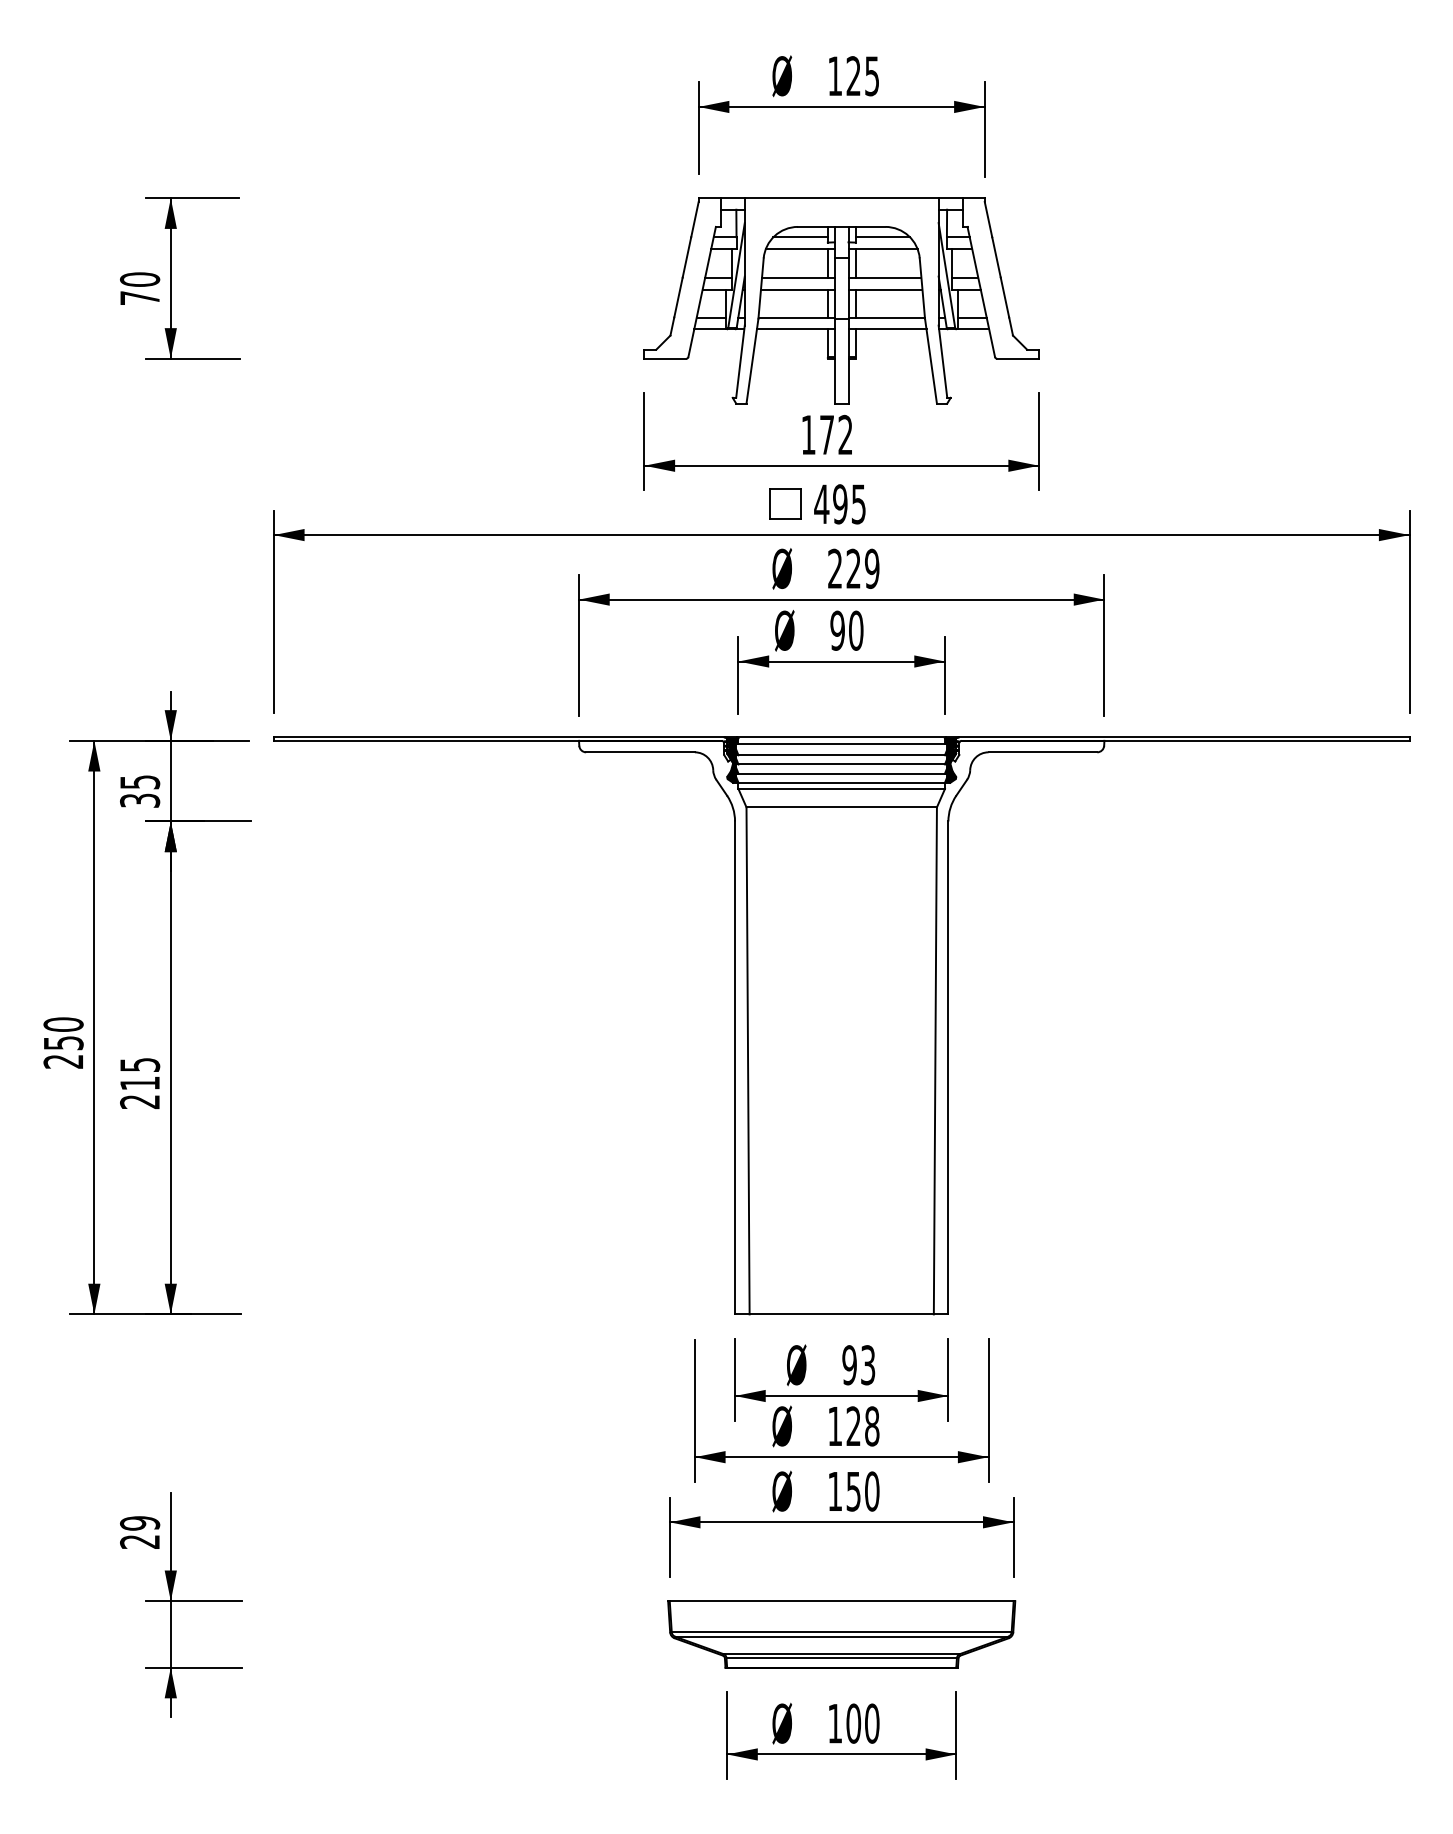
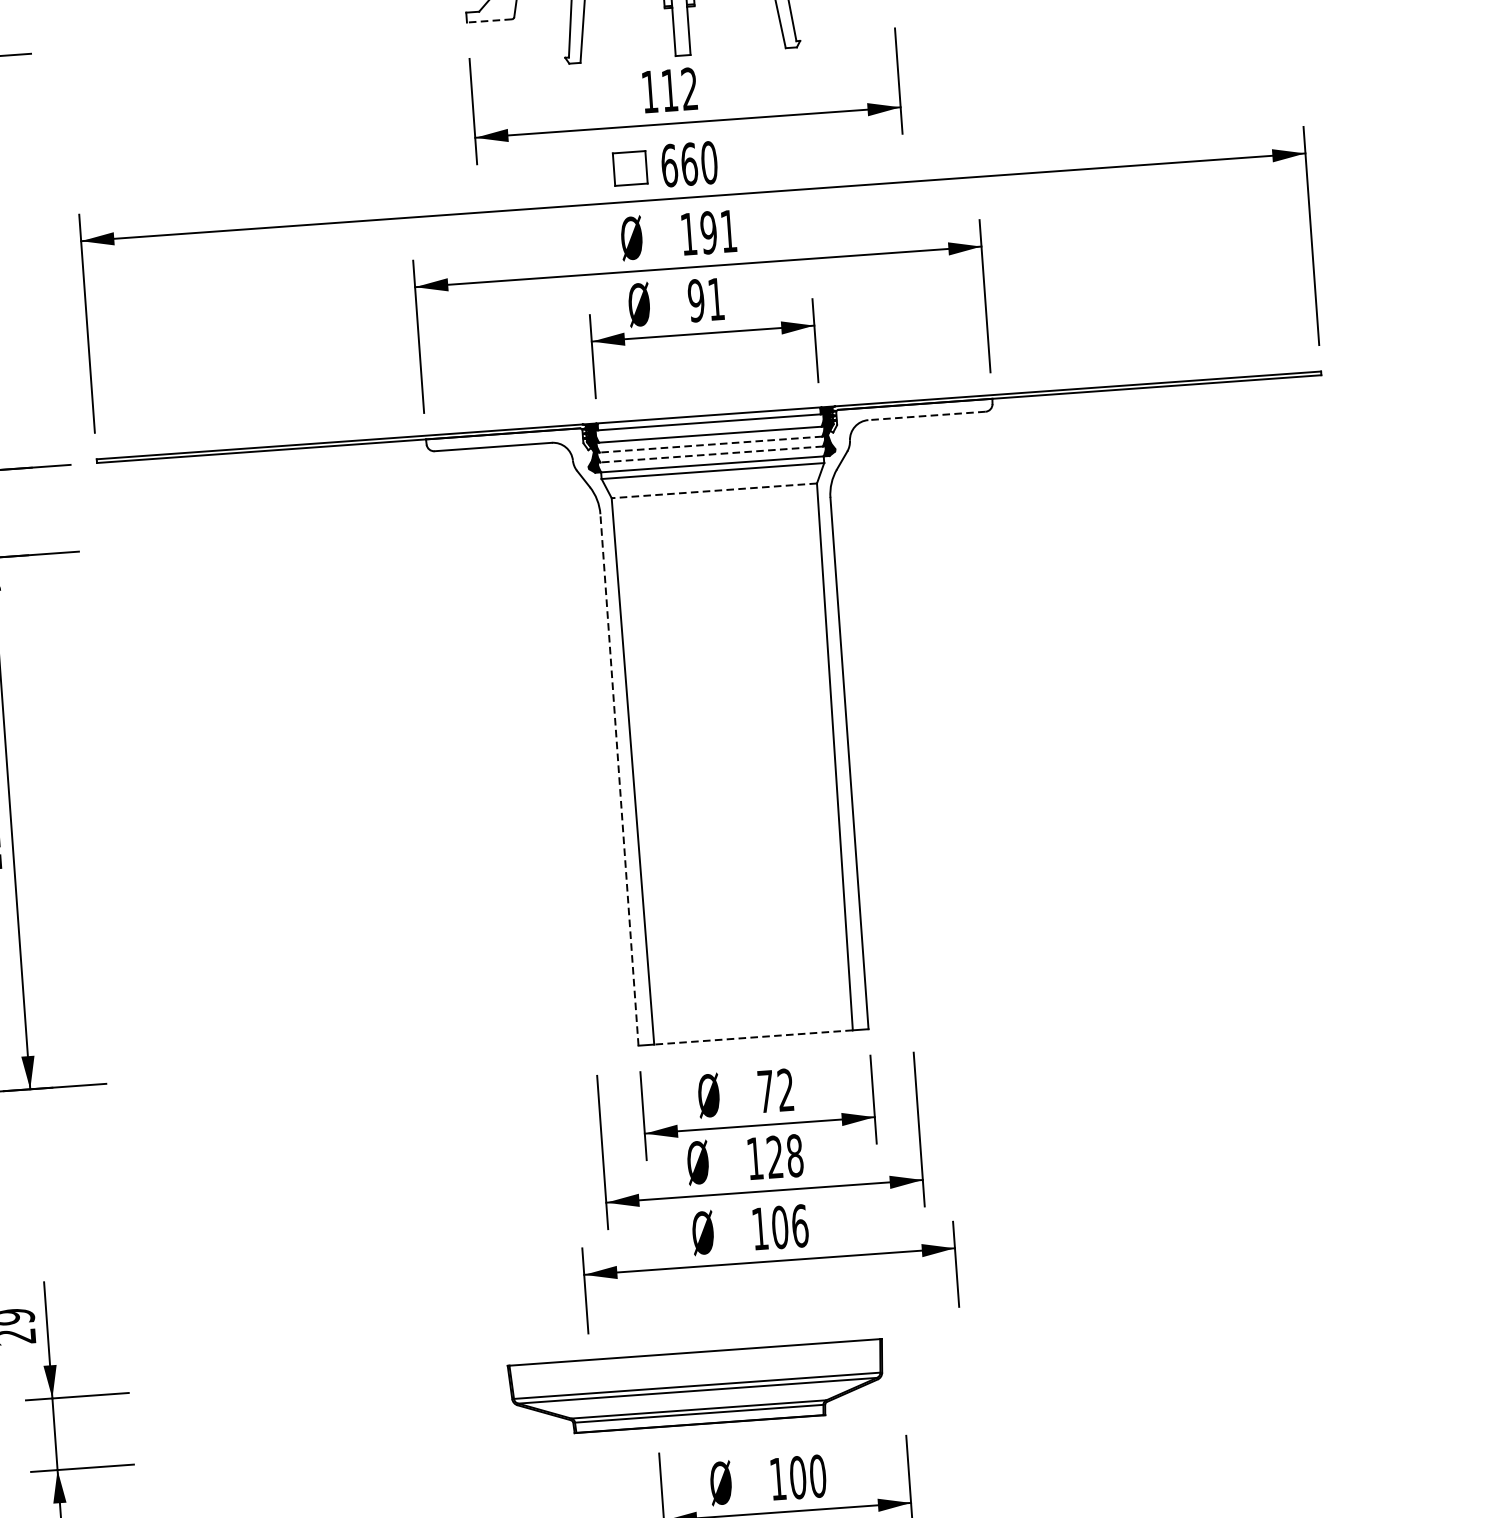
line: (665, 358) -> (489, 20), solid -> dashed
text: (826, 434) -> (669, 90), 172 -> 112
text: (840, 504) -> (689, 164), 495 -> 660
text: (853, 568) -> (708, 232), 229 -> 191
text: (856, 630) -> (716, 299), 90 -> 91
line: (1042, 752) -> (926, 416), solid -> dashed
line: (841, 764) -> (710, 444), solid -> dashed
line: (841, 773) -> (711, 454), solid -> dashed
line: (841, 807) -> (714, 490), solid -> dashed
line: (735, 1067) -> (619, 779), solid -> dashed
line: (841, 1314) -> (753, 1037), solid -> dashed
text: (858, 1365) -> (775, 1091), 93 -> 72
text: (862, 1491) -> (789, 1226), 150 -> 106
part: (841, 1634) -> (697, 1388), moved

